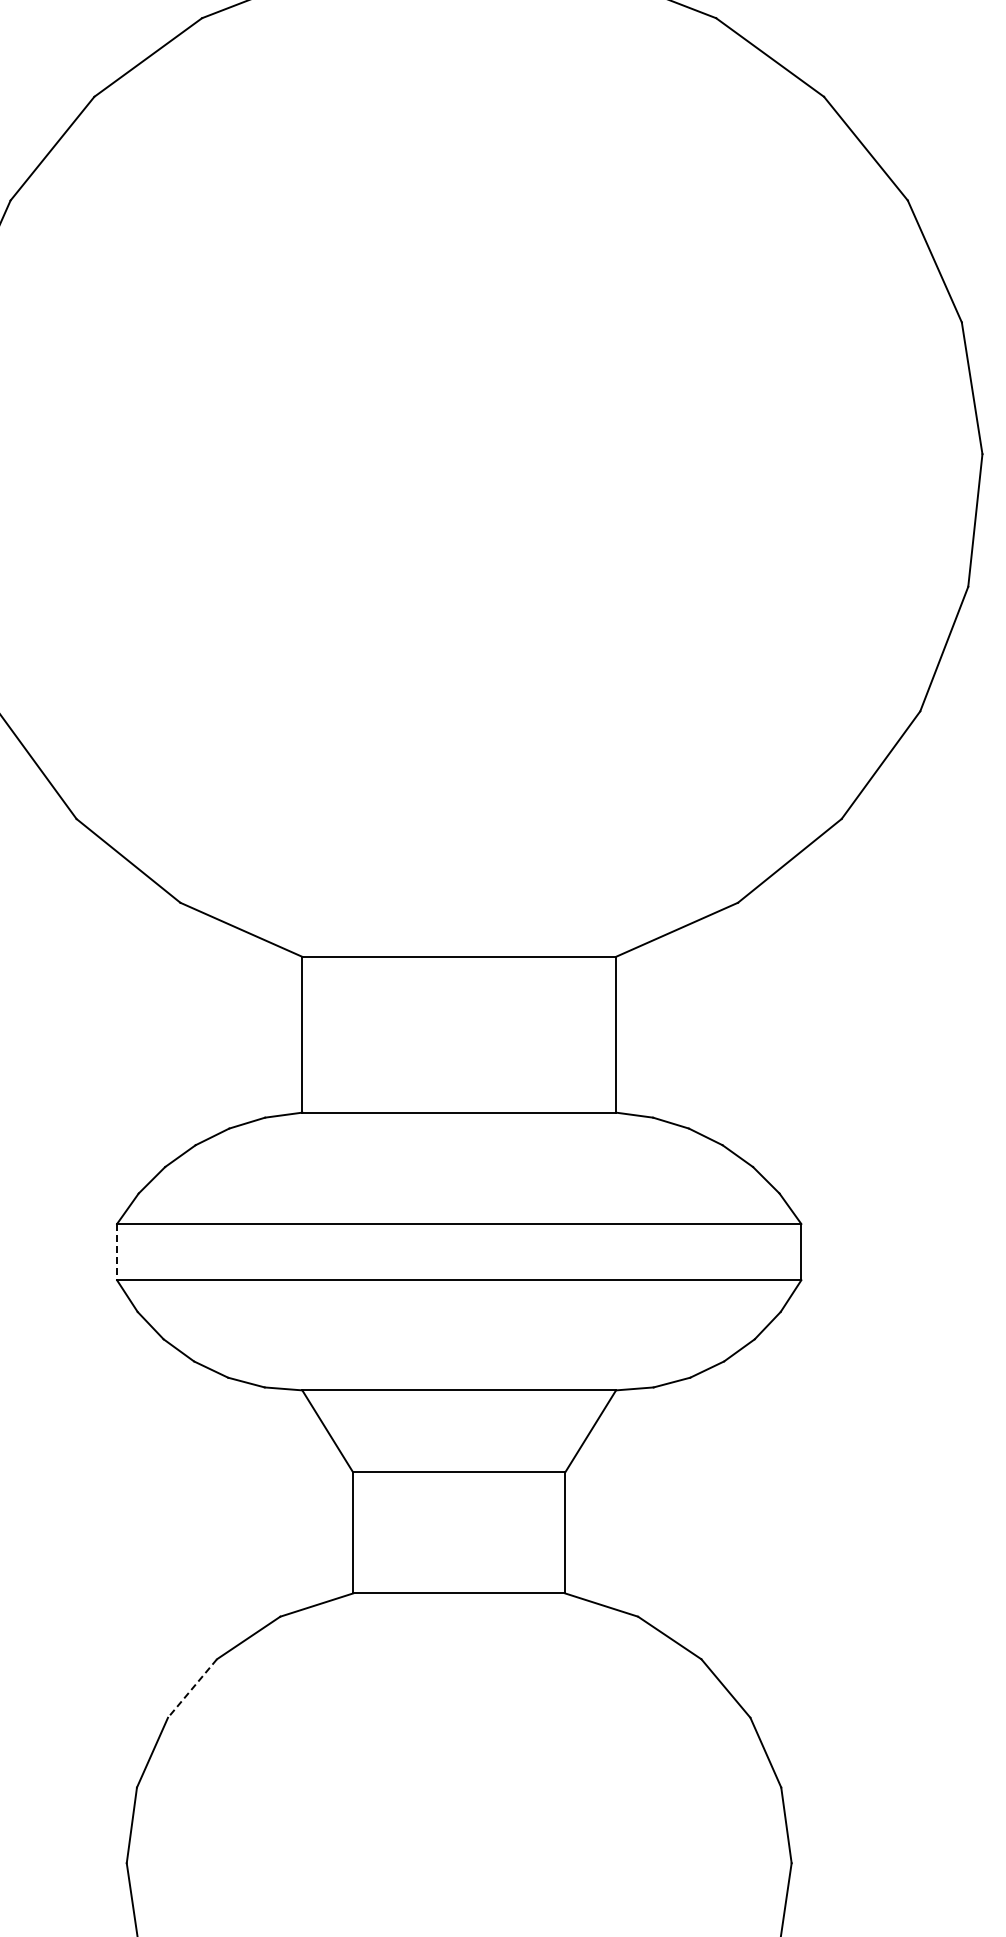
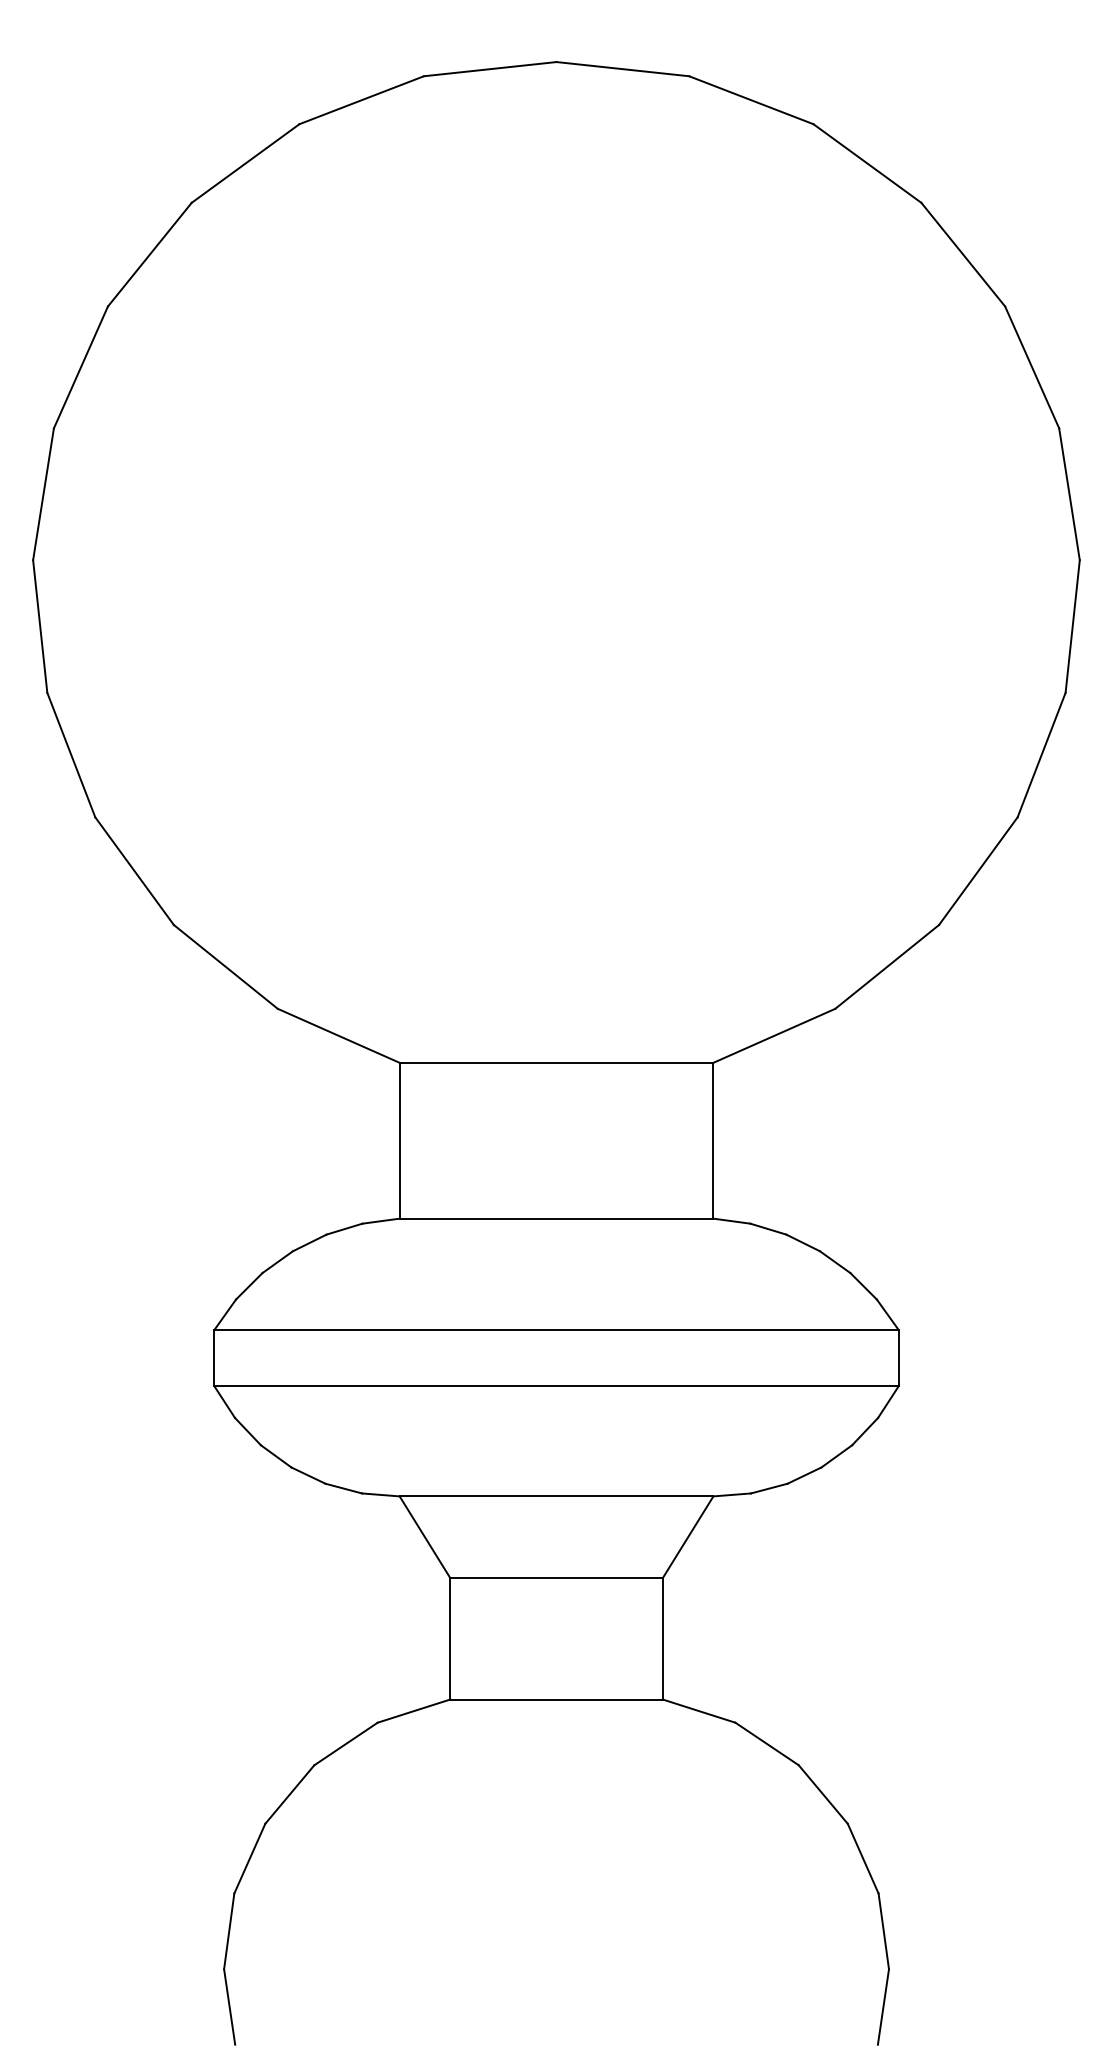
line: (117, 1252) -> (214, 1358), dashed -> solid
line: (192, 1688) -> (289, 1794), dashed -> solid

